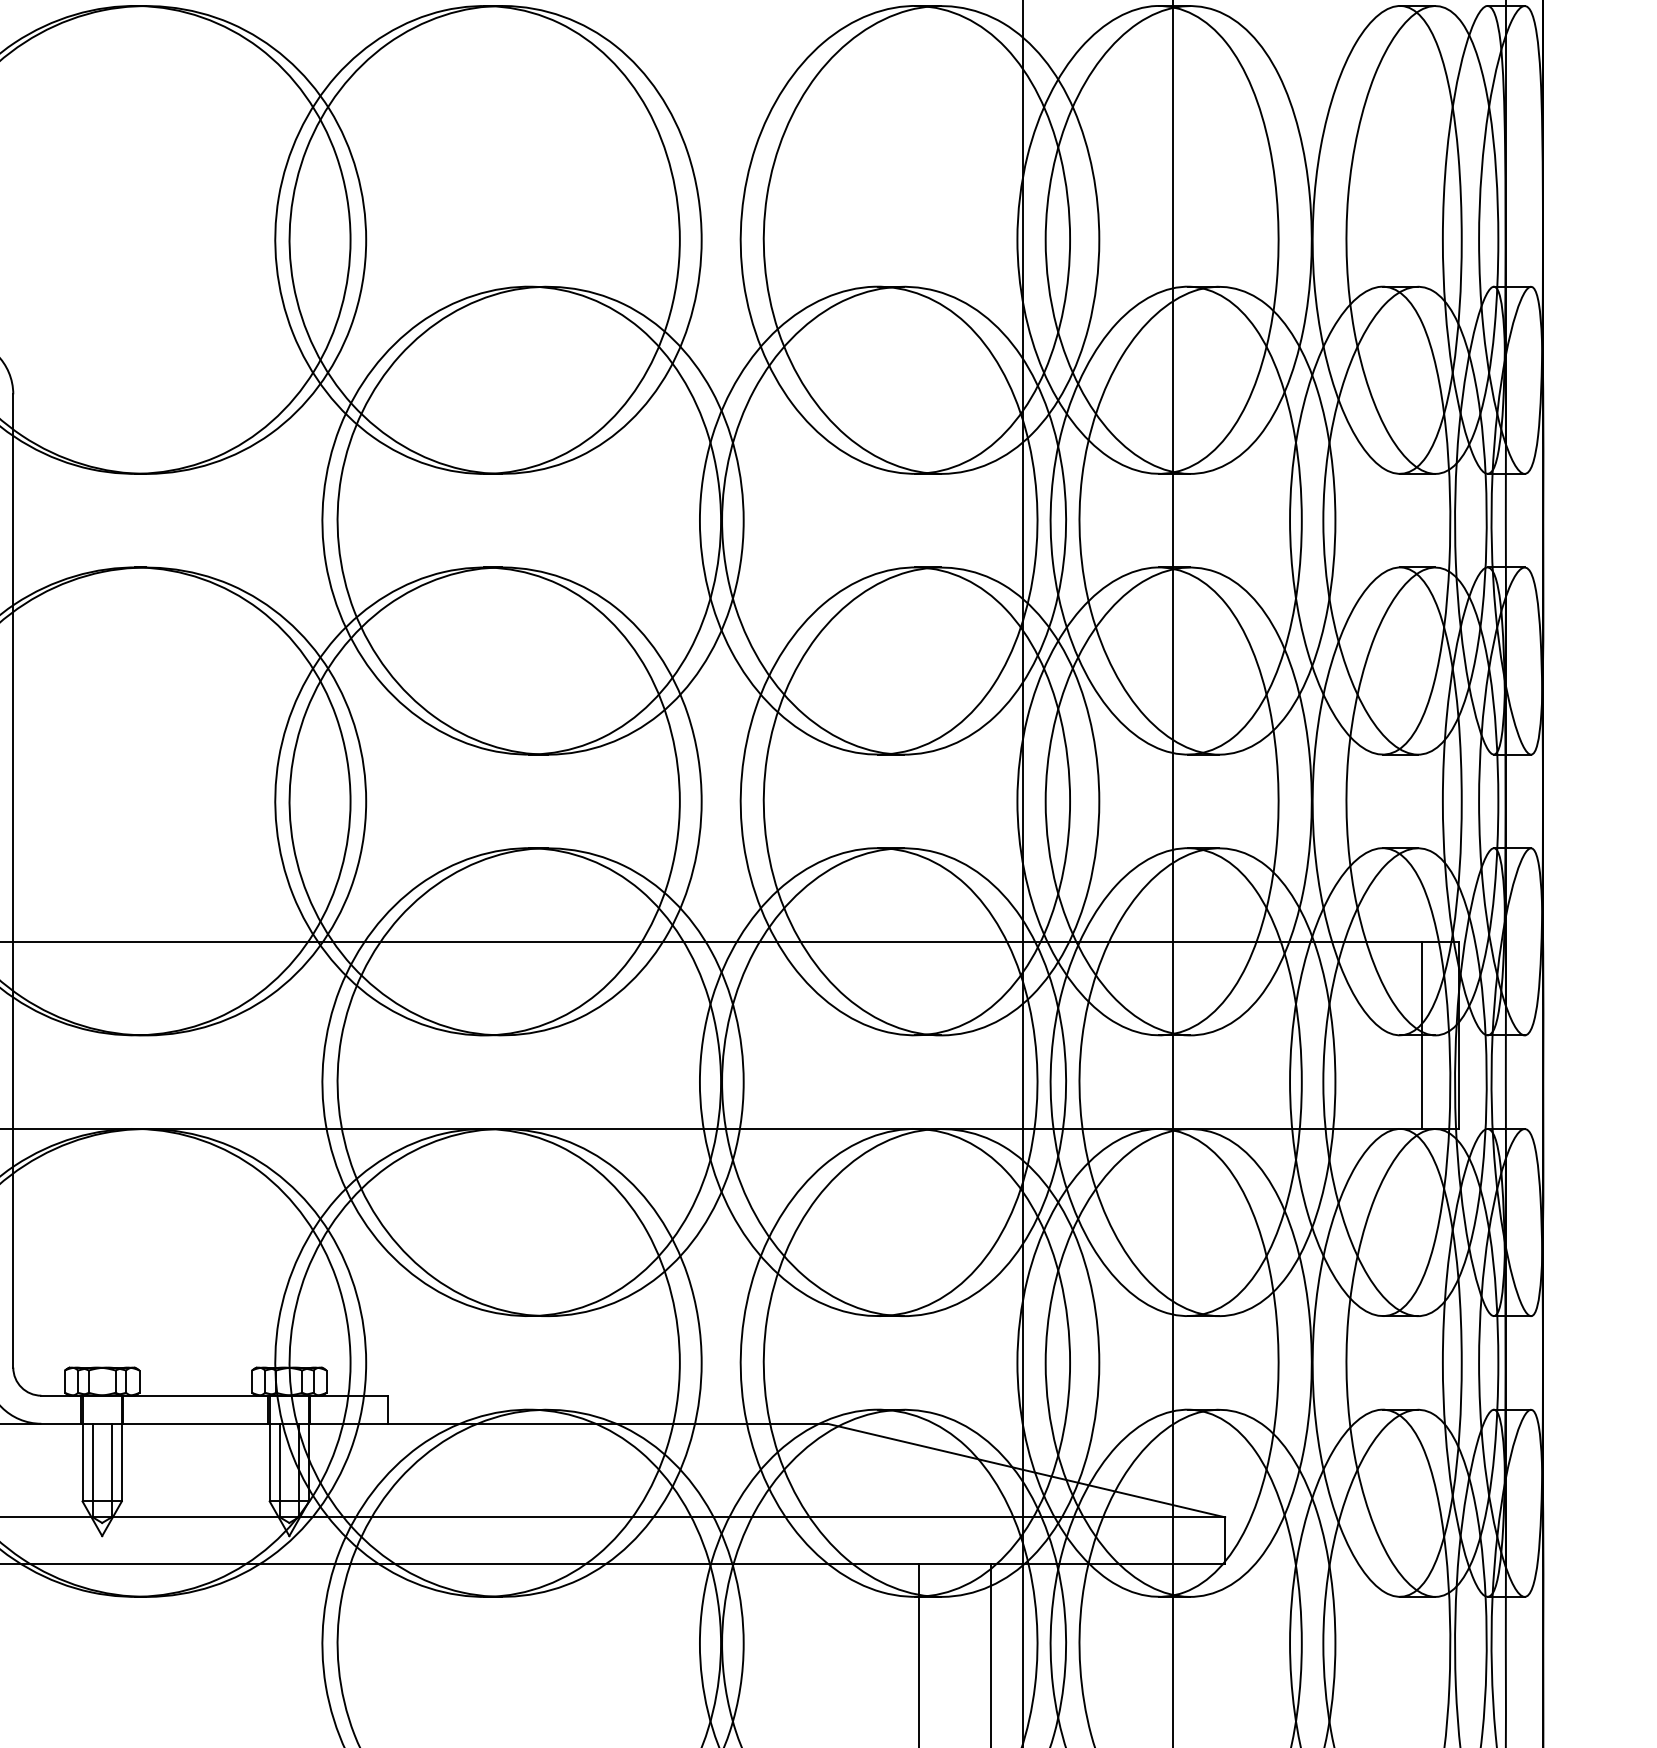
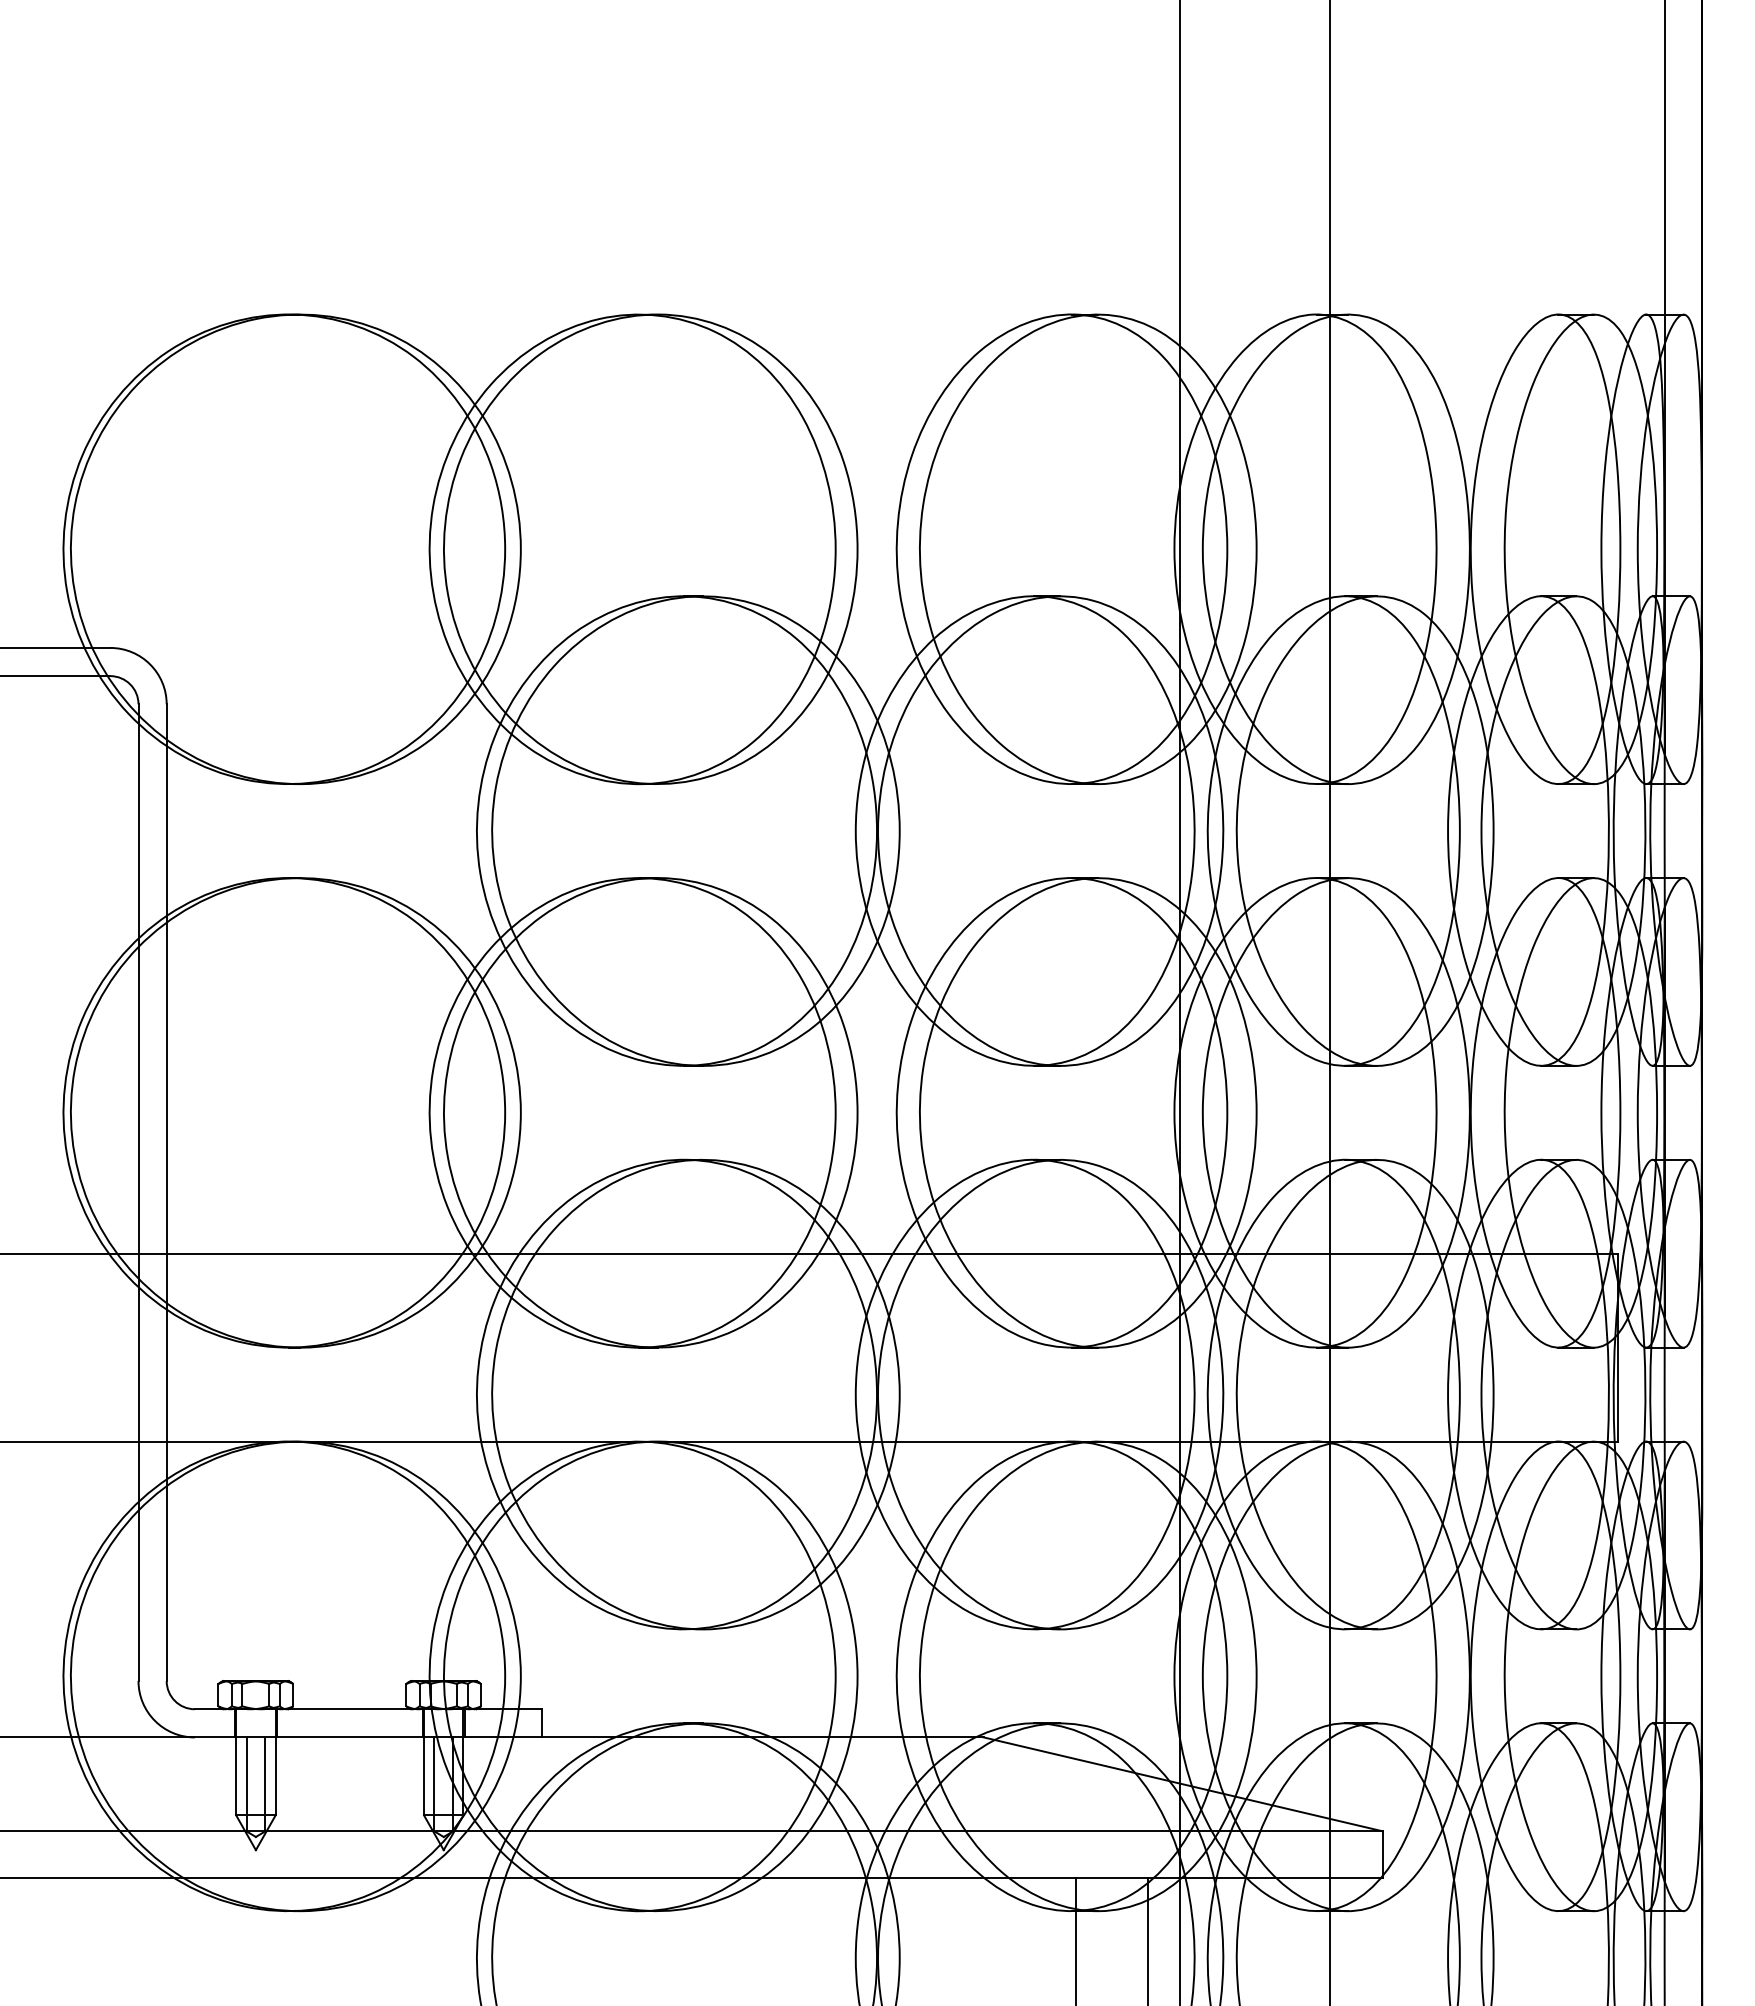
line: (1422, 1035) -> (1580, 1347), removed

